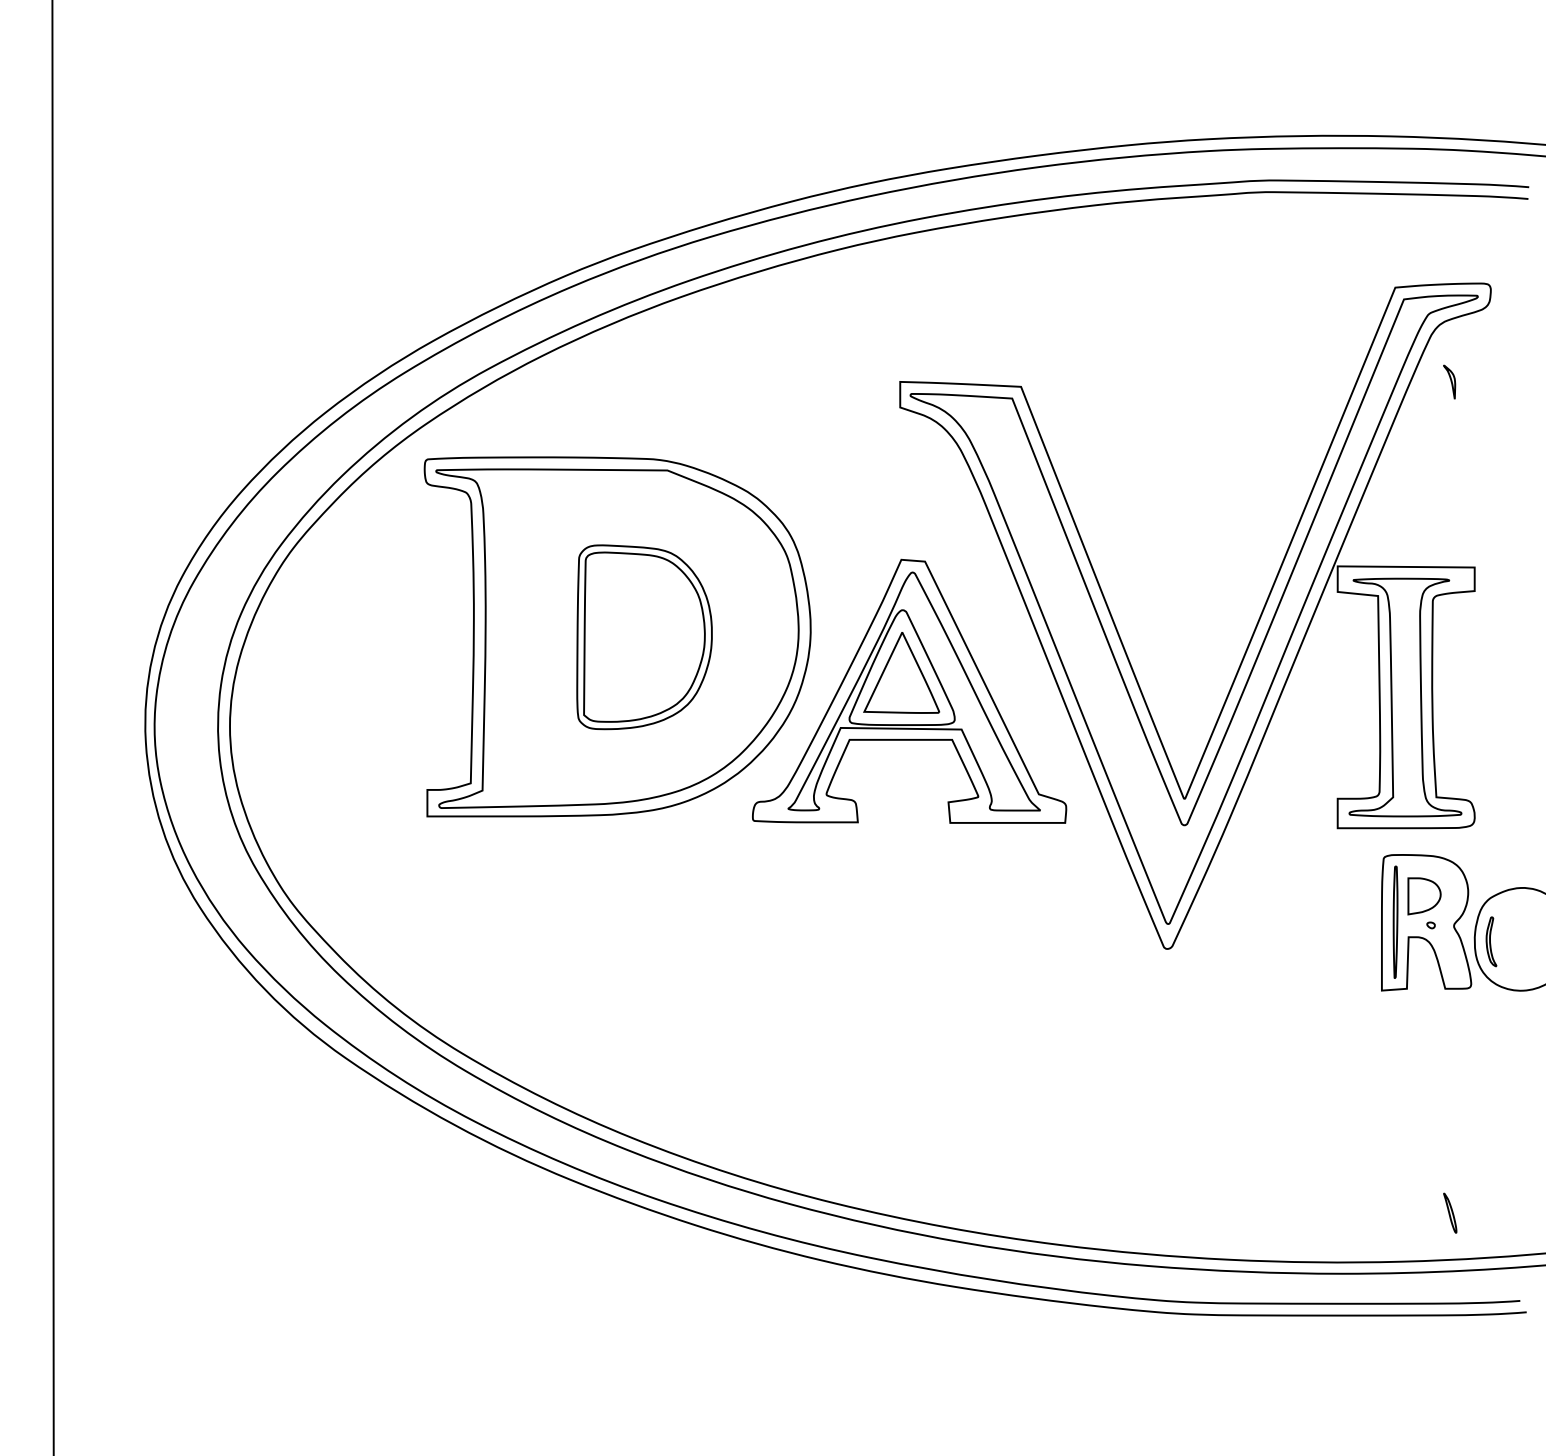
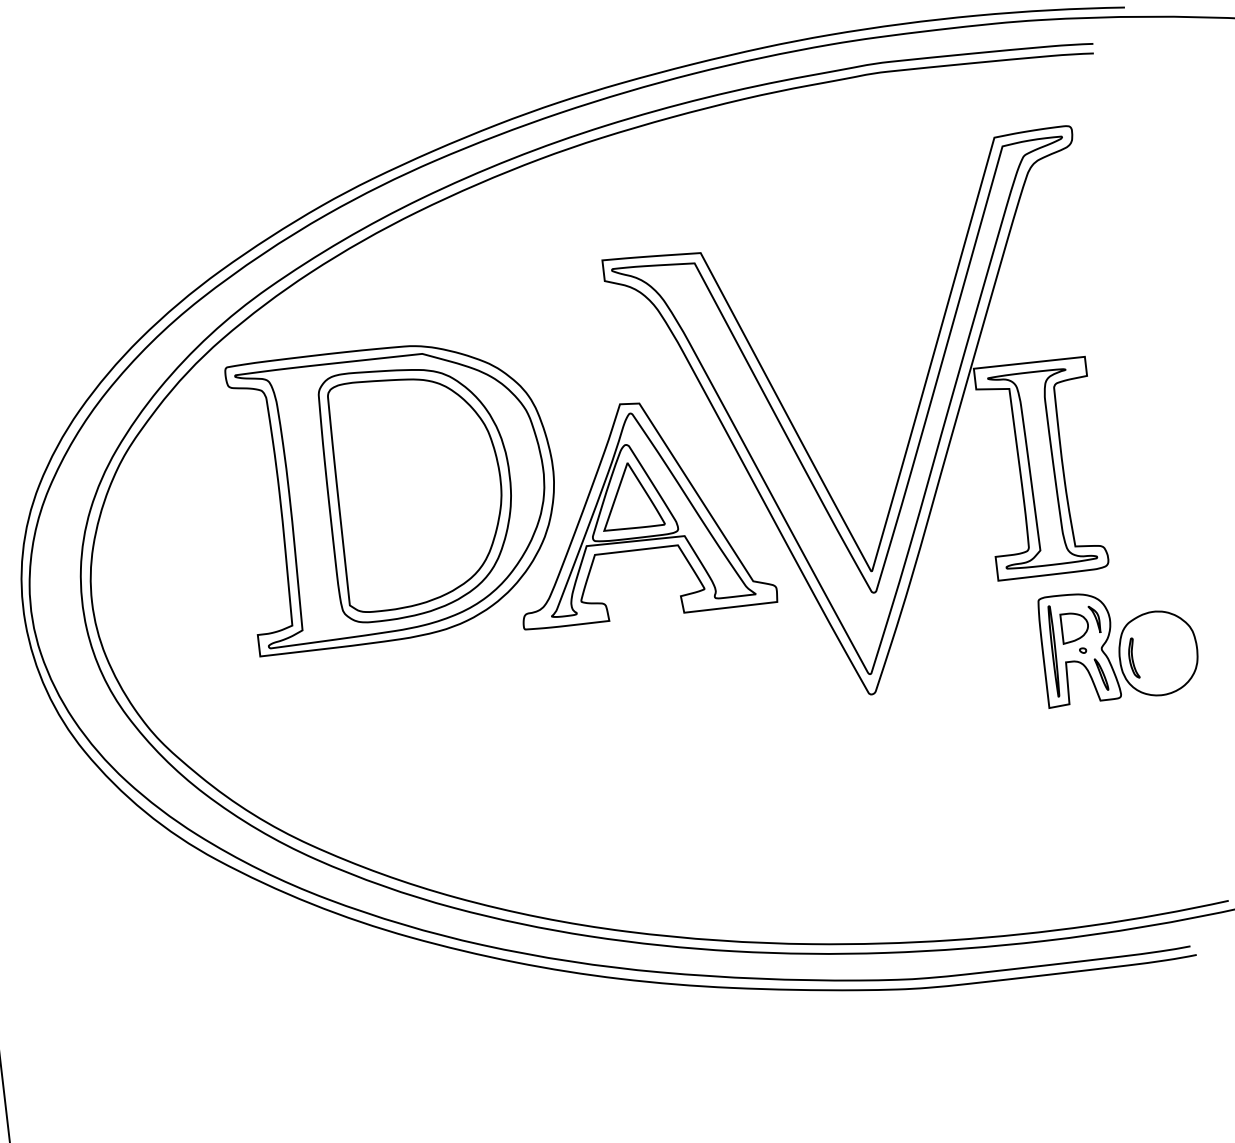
part: (1449, 381) -> (1094, 619), moved
part: (644, 637) -> (419, 491), size x1.67
part: (1450, 1212) -> (1101, 674), moved

